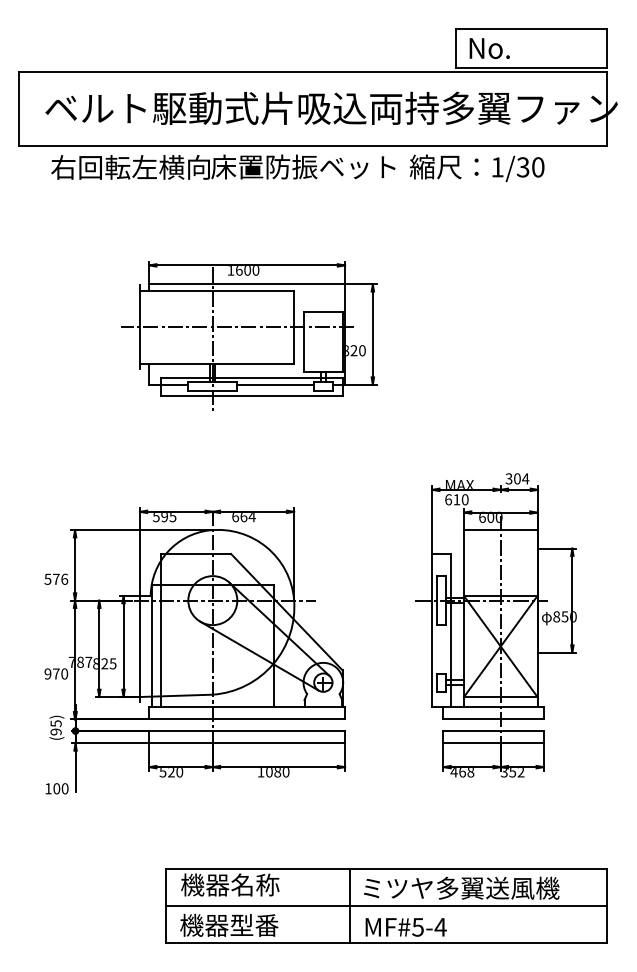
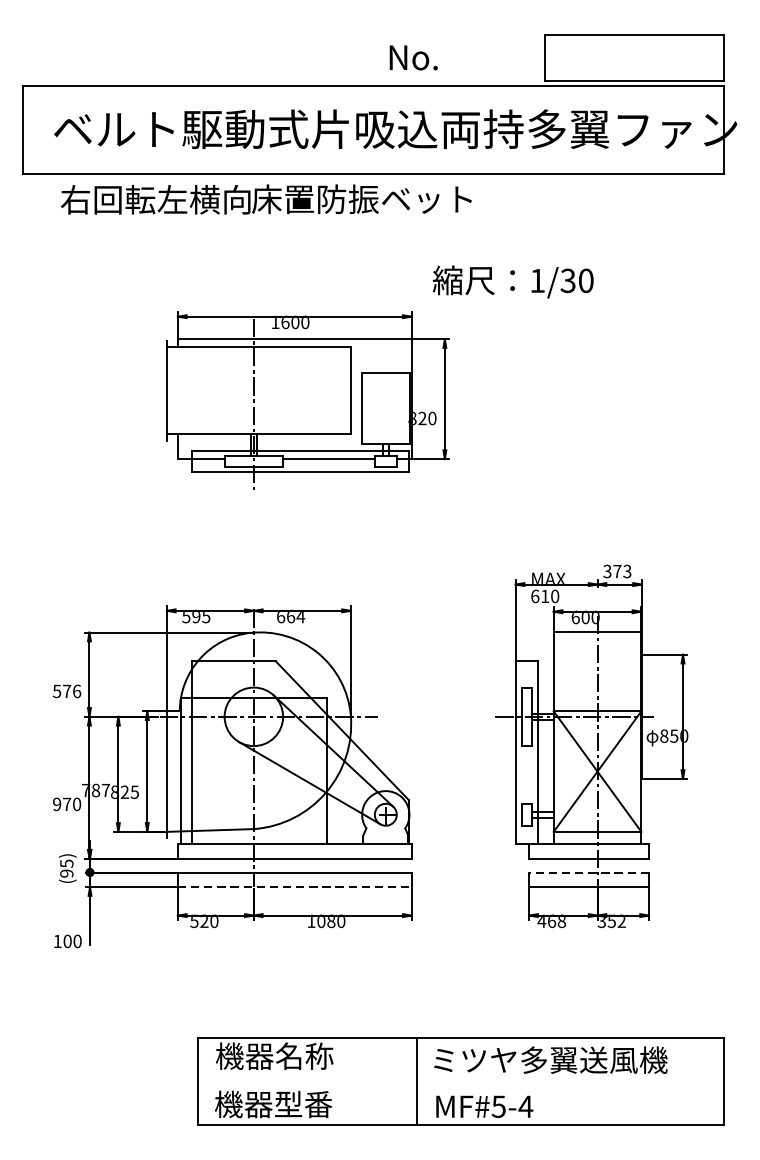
text: (489, 48) -> (413, 57), moved
text: (476, 168) -> (512, 282), moved
line: (237, 327) -> (283, 390), removed
text: (521, 478) -> (622, 571), 304 -> 373
line: (493, 731) -> (588, 873), solid -> dashed
line: (247, 743) -> (295, 887), solid -> dashed
line: (385, 906) -> (459, 1081), removed

